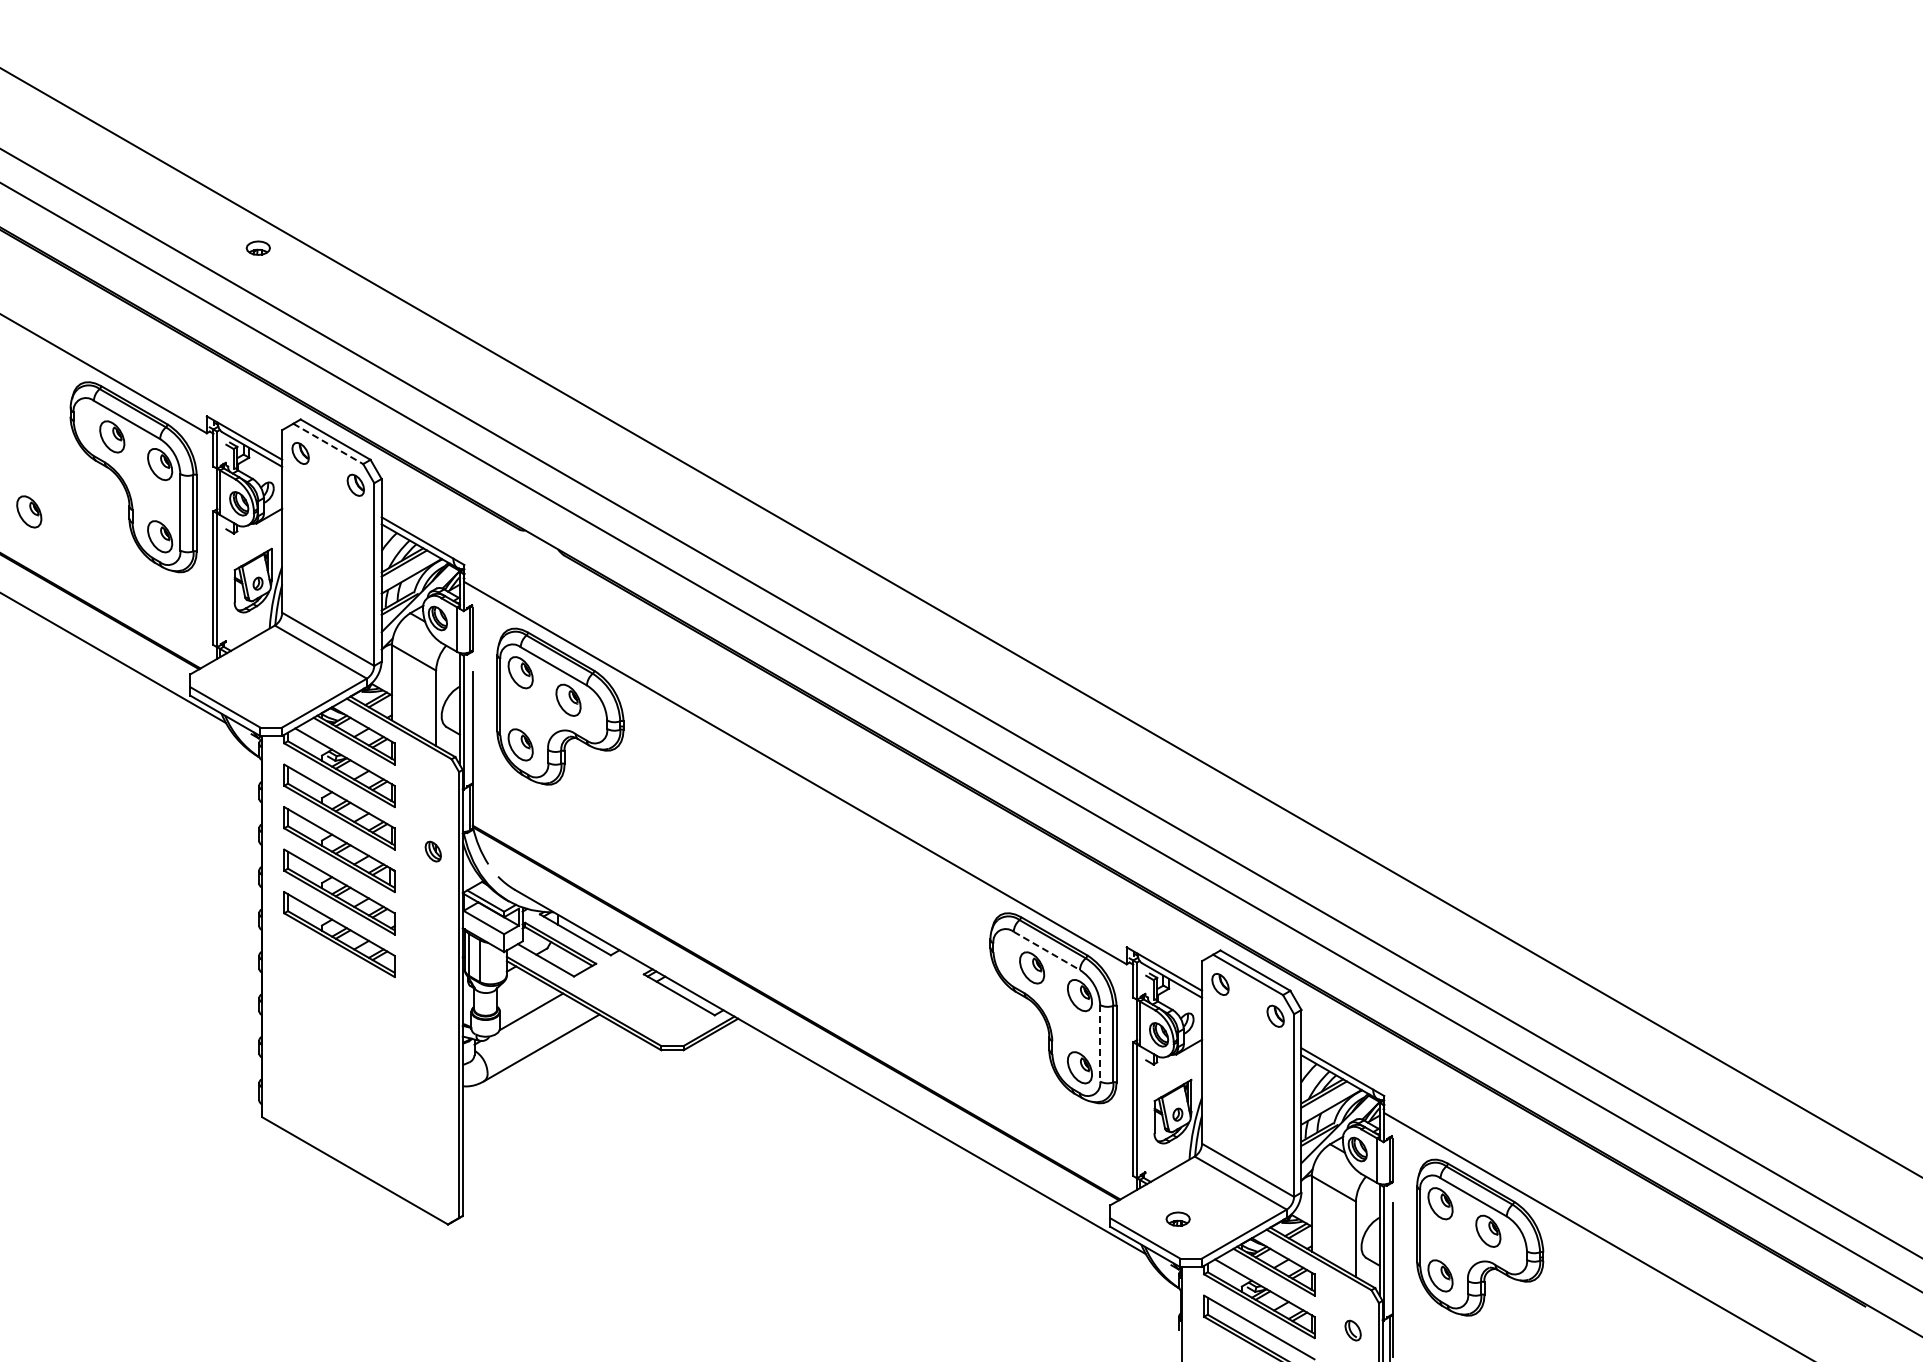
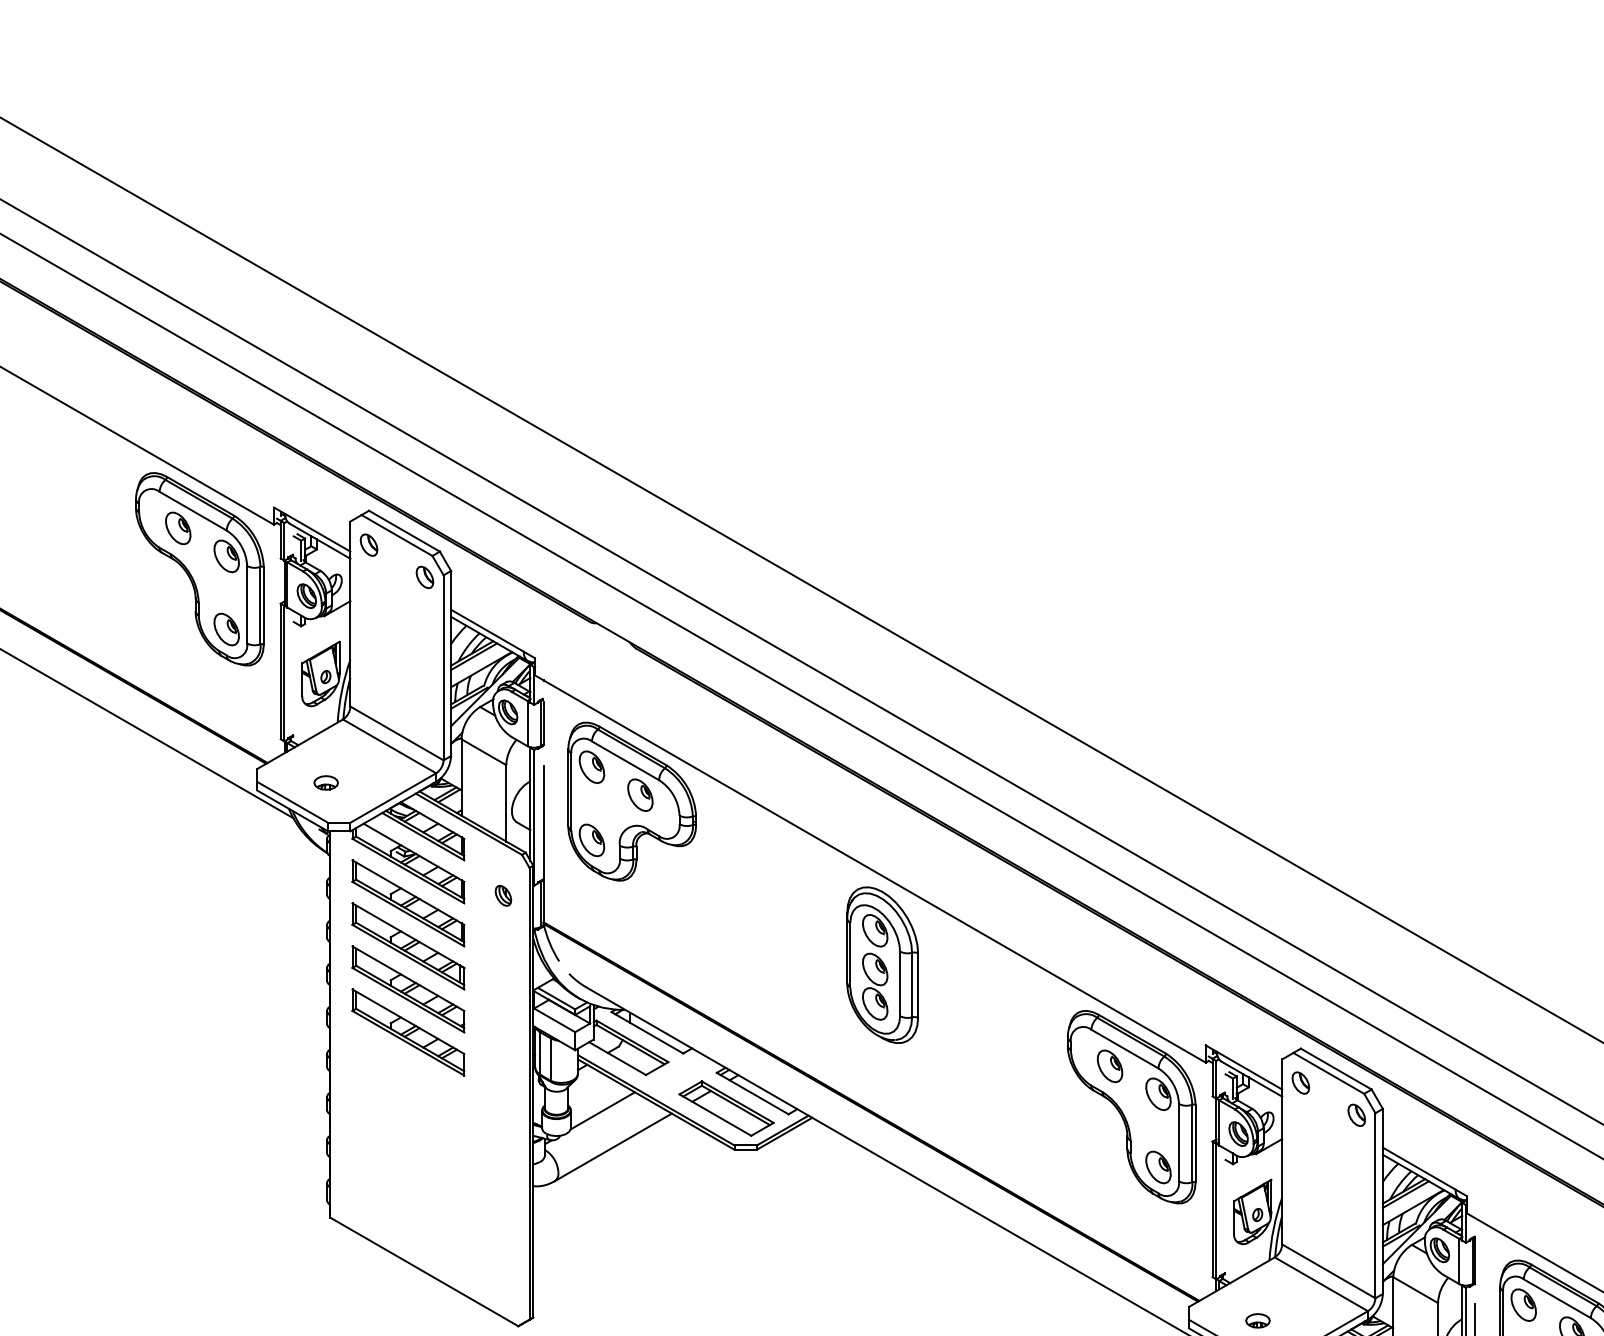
part: (257, 247) -> (325, 782), moved
line: (328, 444) -> (397, 536), dashed -> solid
part: (29, 511) -> (94, 603), removed
part: (432, 851) -> (502, 895), moved
part: (807, 867) -> (882, 964), added
line: (1047, 951) -> (1125, 1049), dashed -> solid
part: (653, 1009) -> (726, 1108), added
line: (1100, 1043) -> (1179, 1142), dashed -> solid

